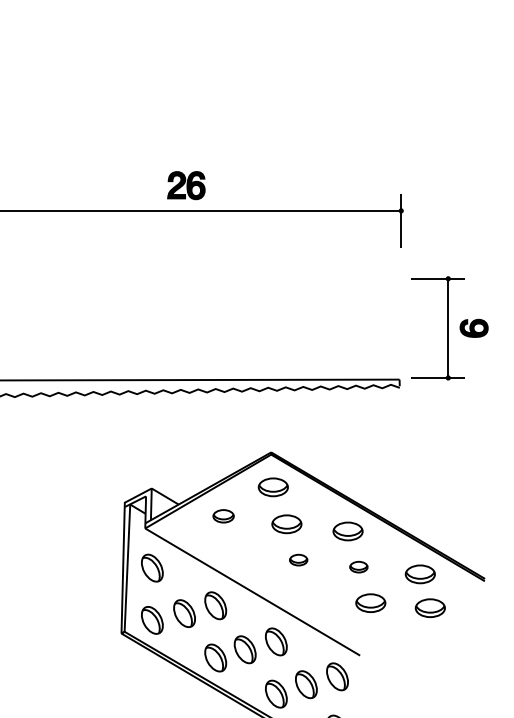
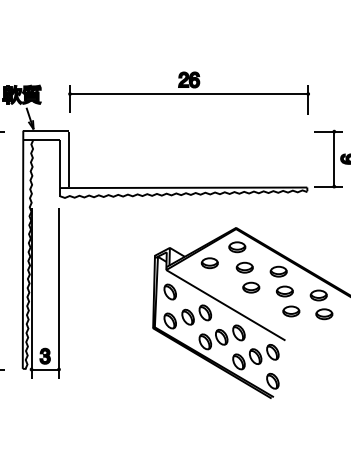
part: (223, 516) -> (209, 263), size x1.43
part: (298, 559) -> (251, 287), size x1.67
part: (358, 567) -> (284, 291), size x1.67

